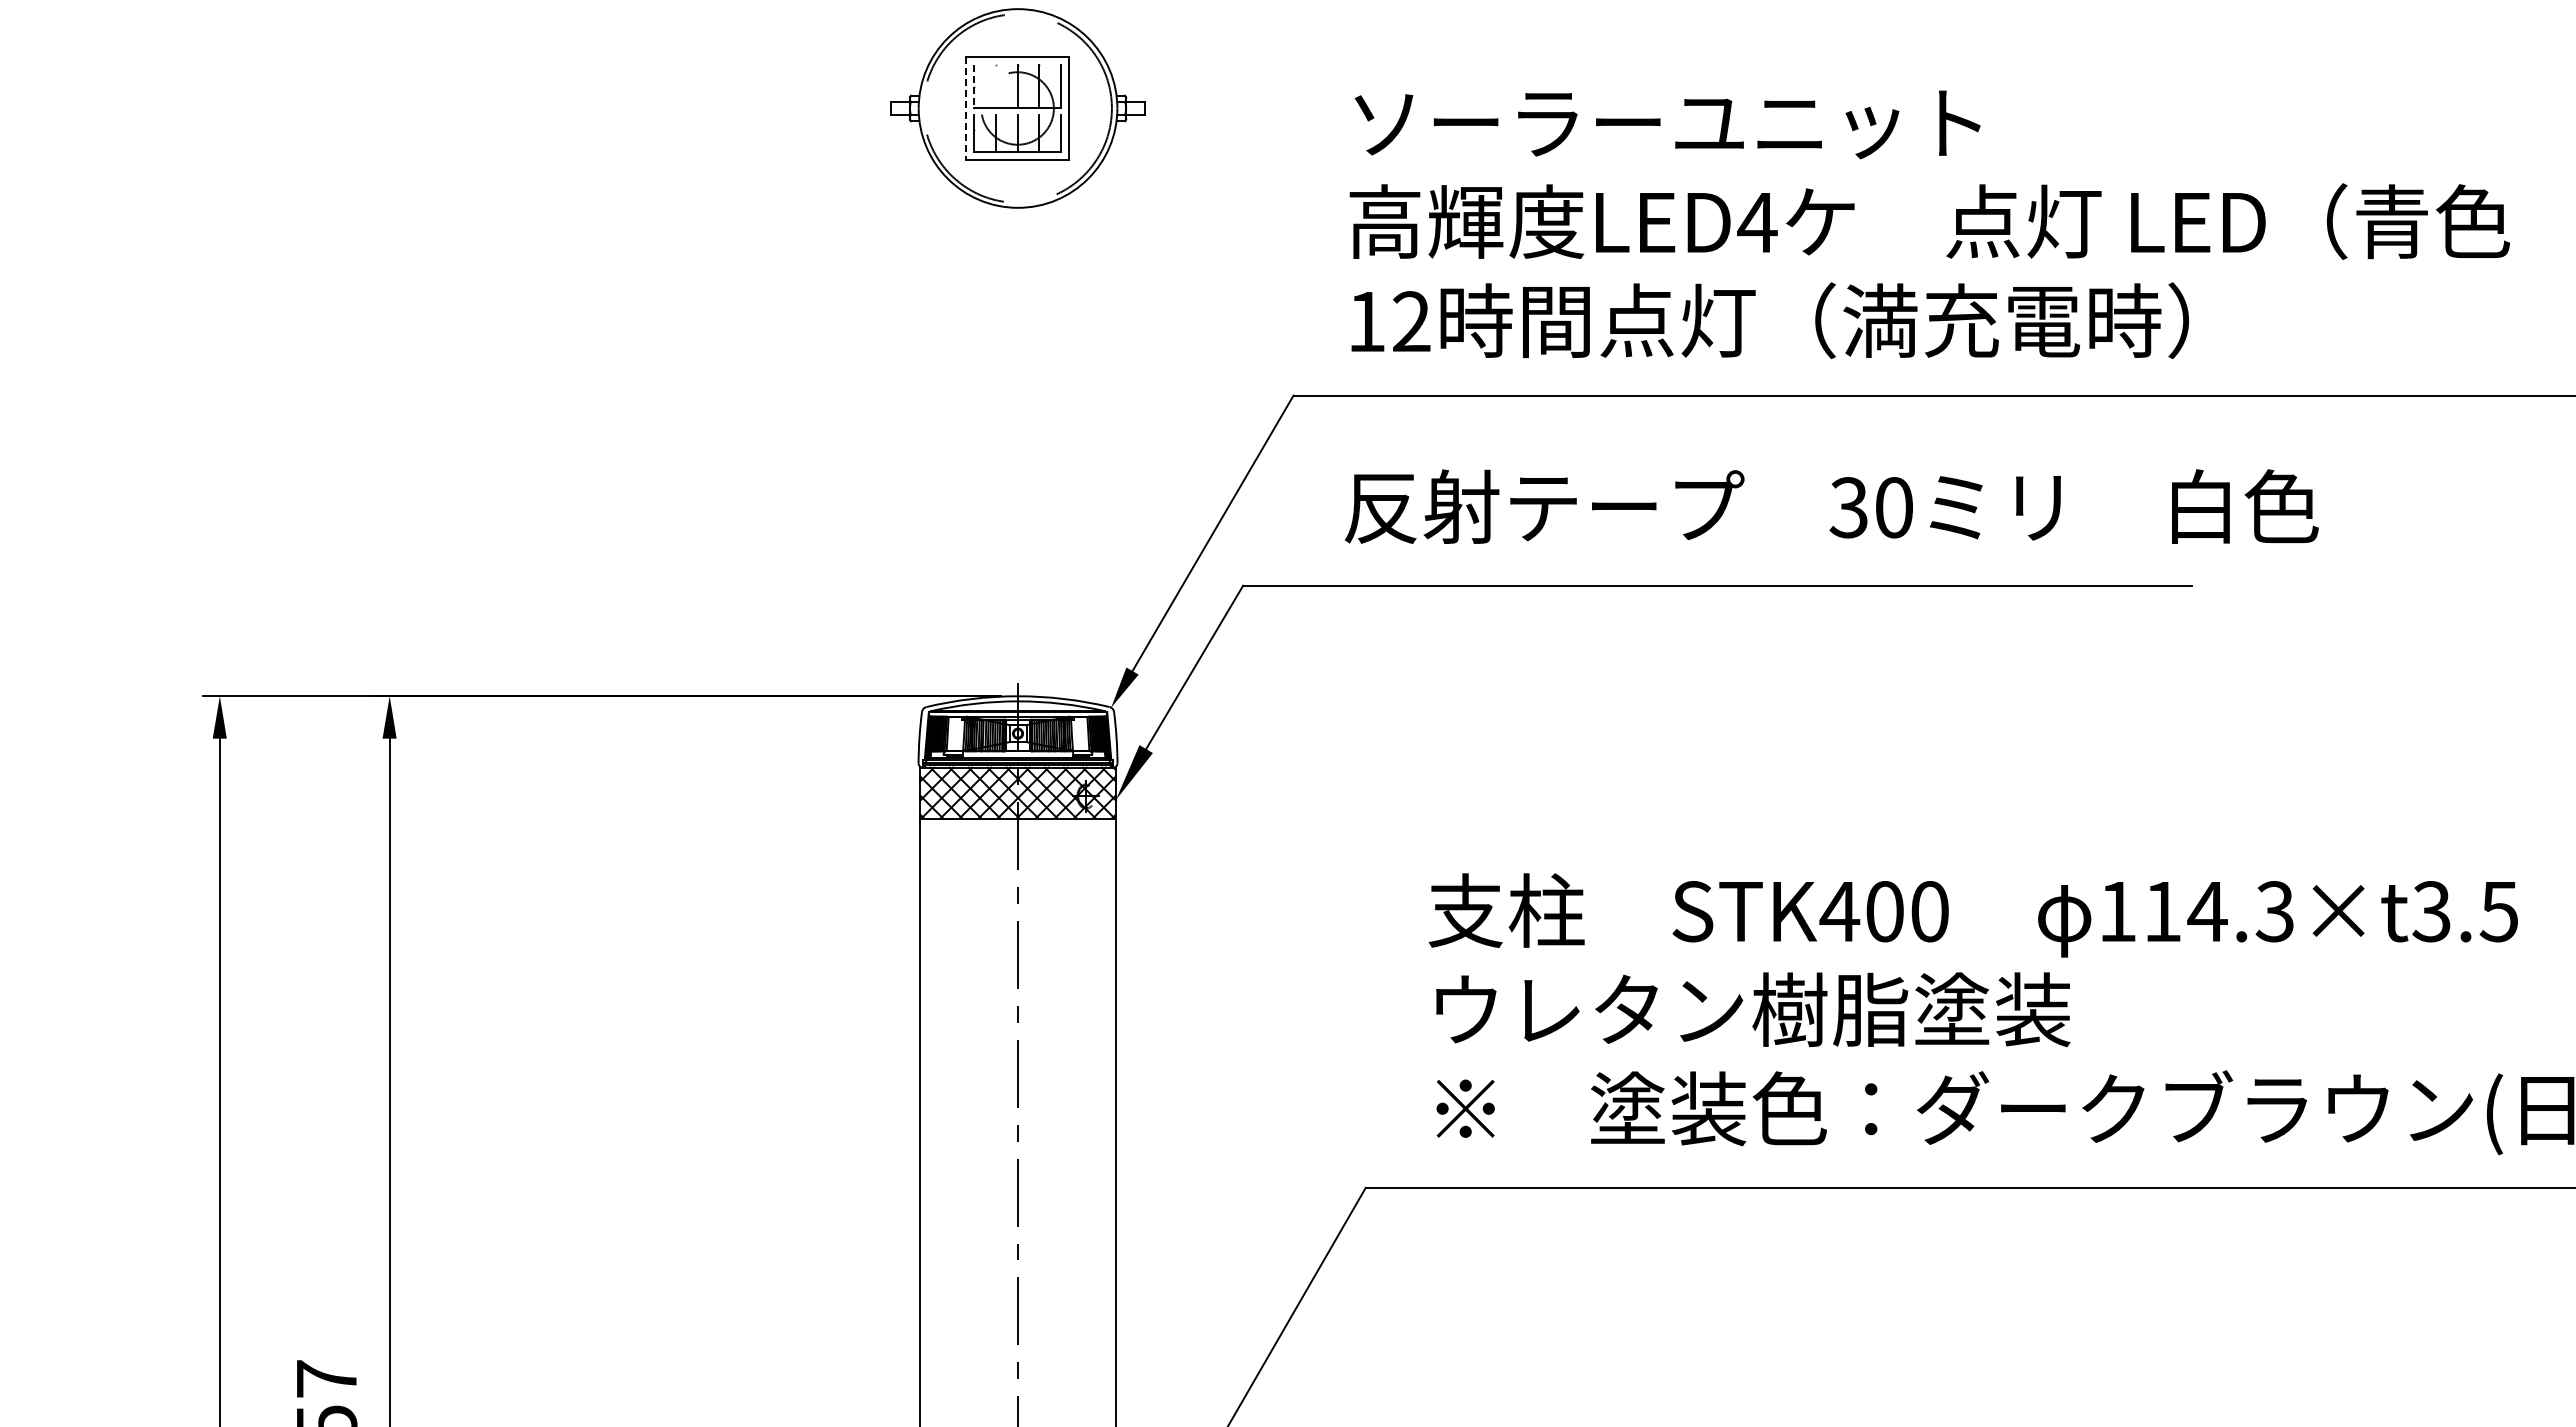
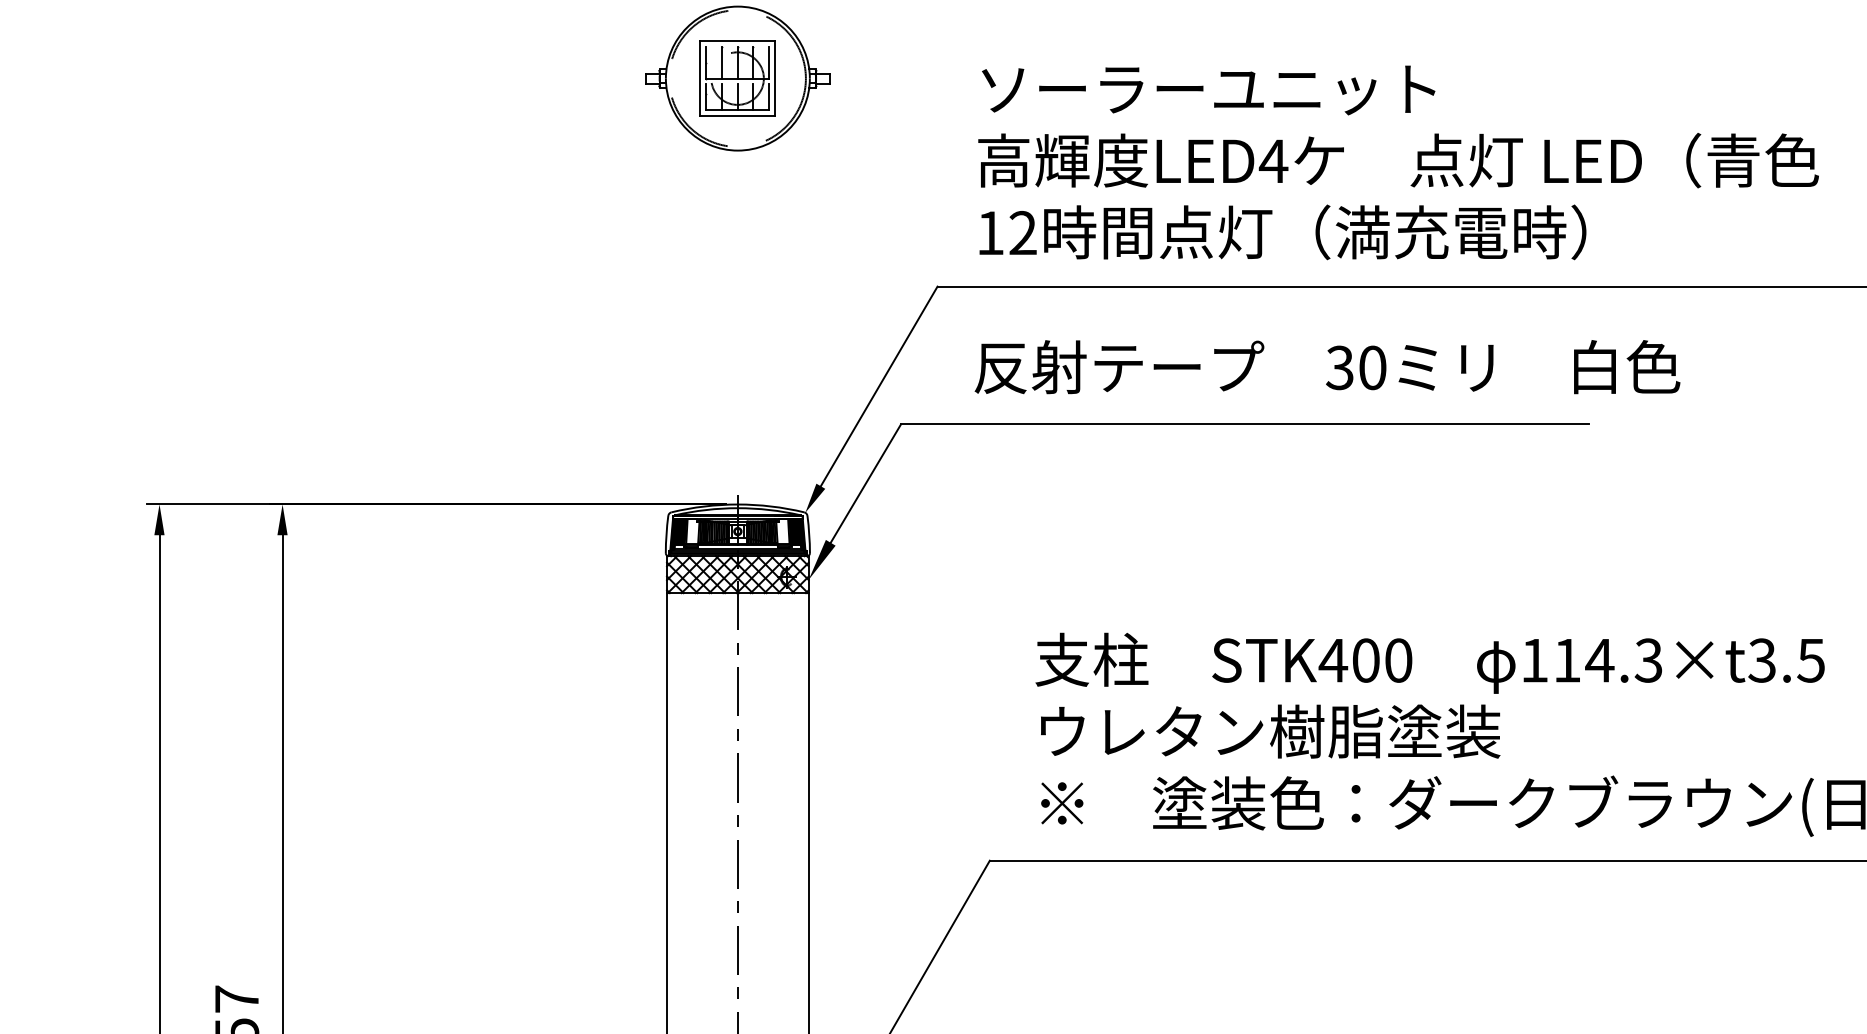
line: (974, 86) -> (706, 62), dashed -> solid
line: (996, 86) -> (722, 62), added
line: (965, 108) -> (699, 78), dashed -> solid

